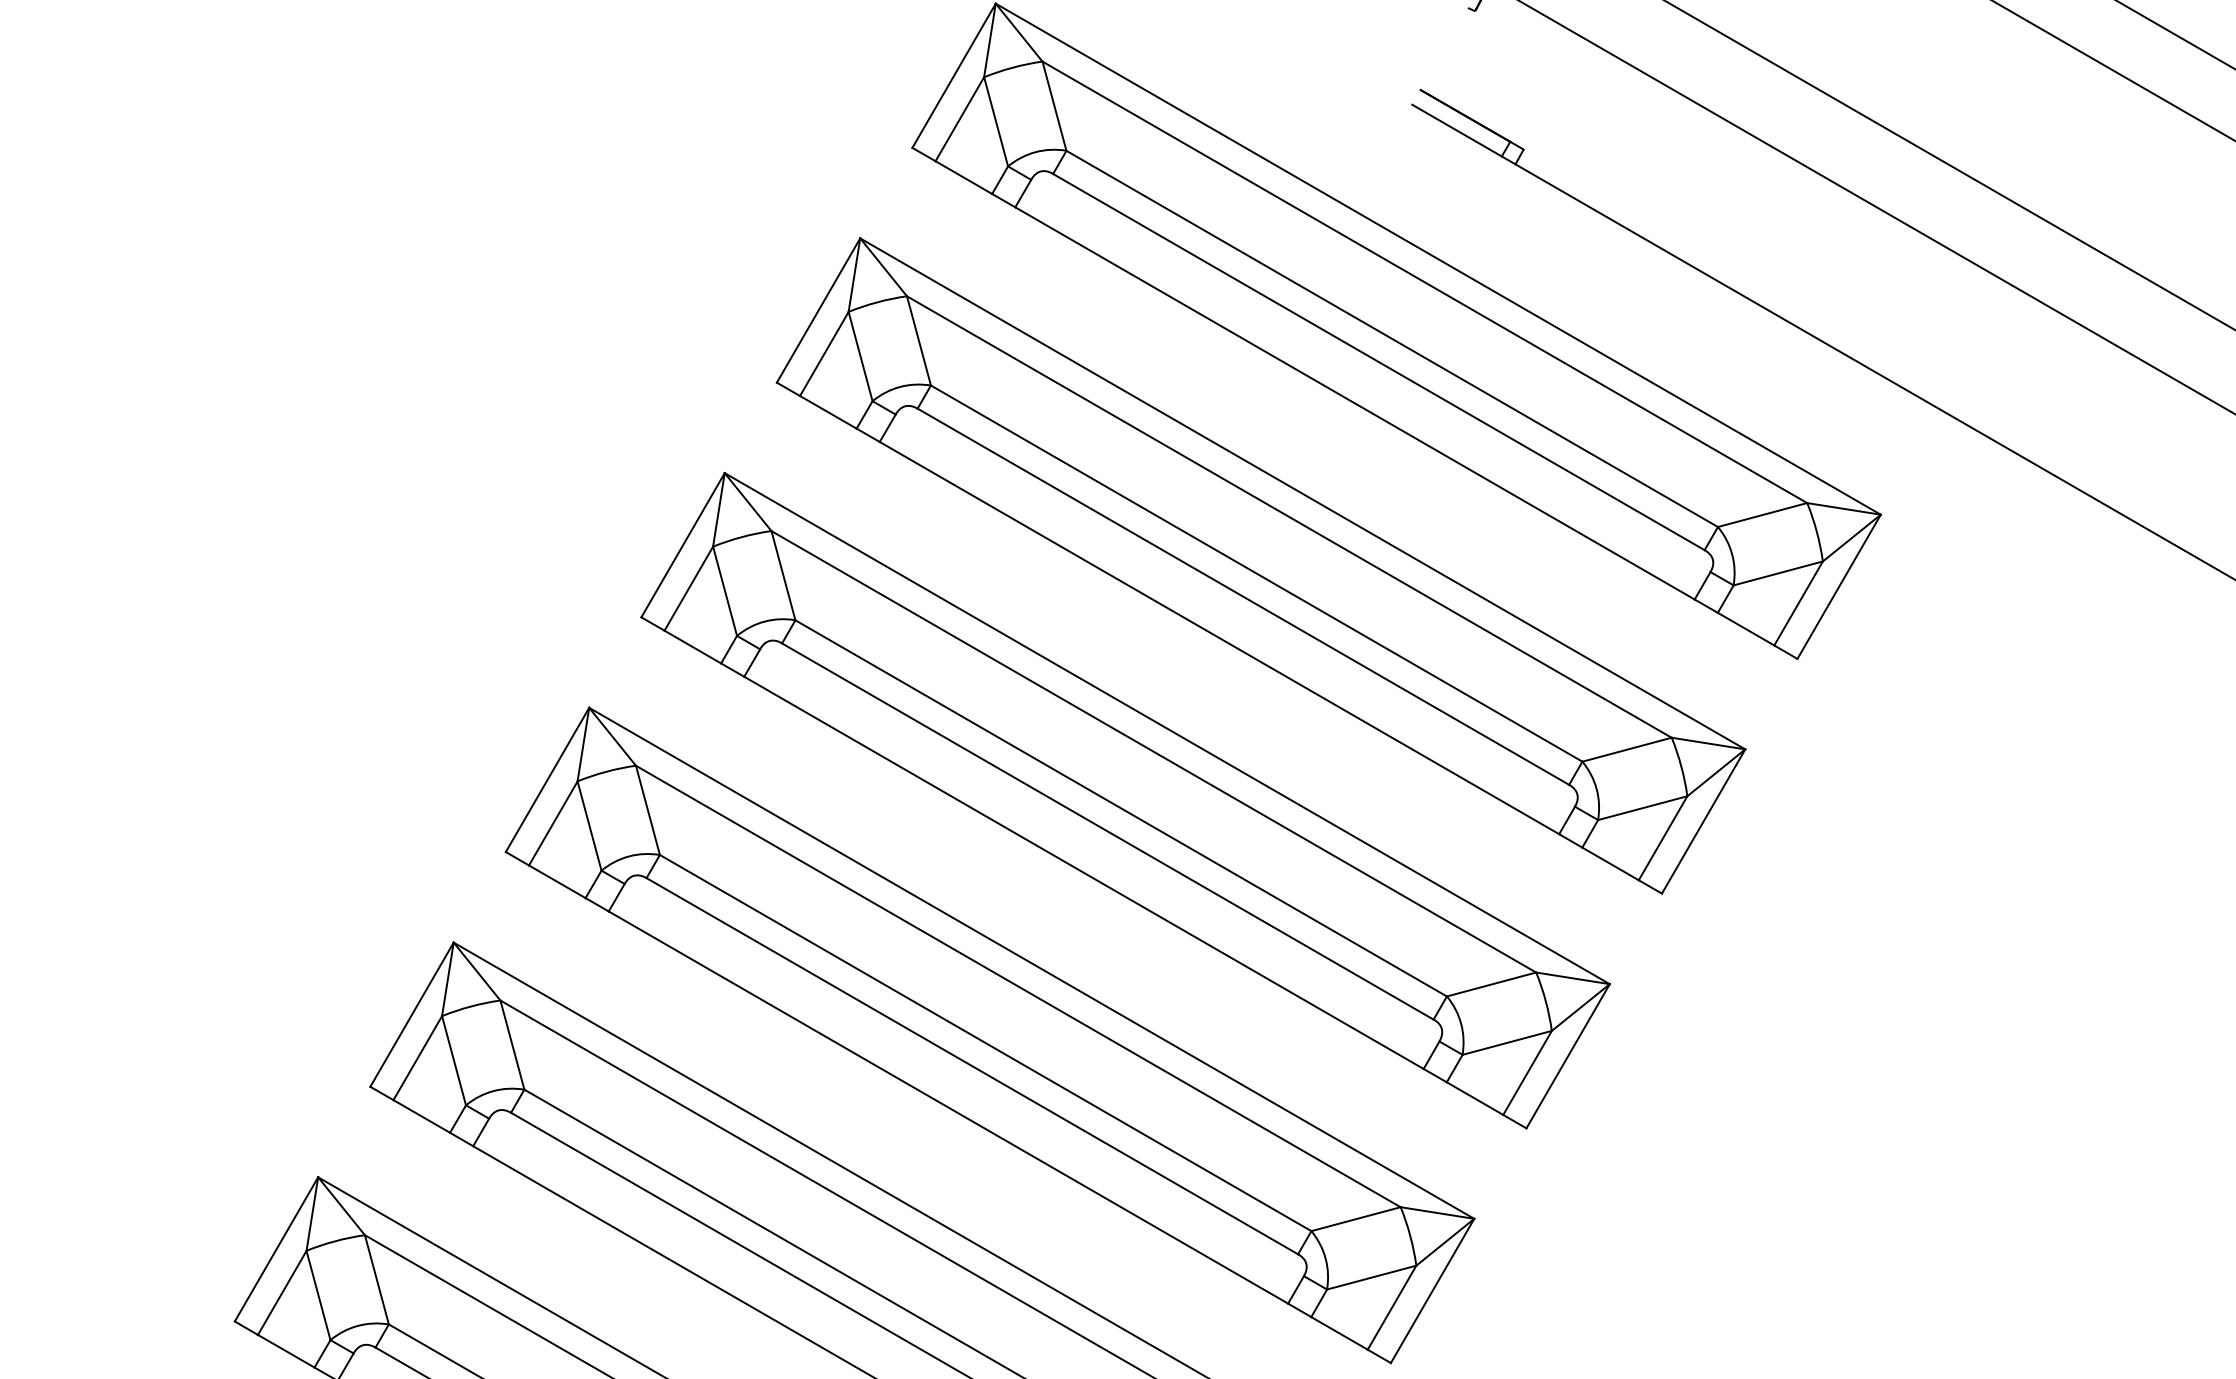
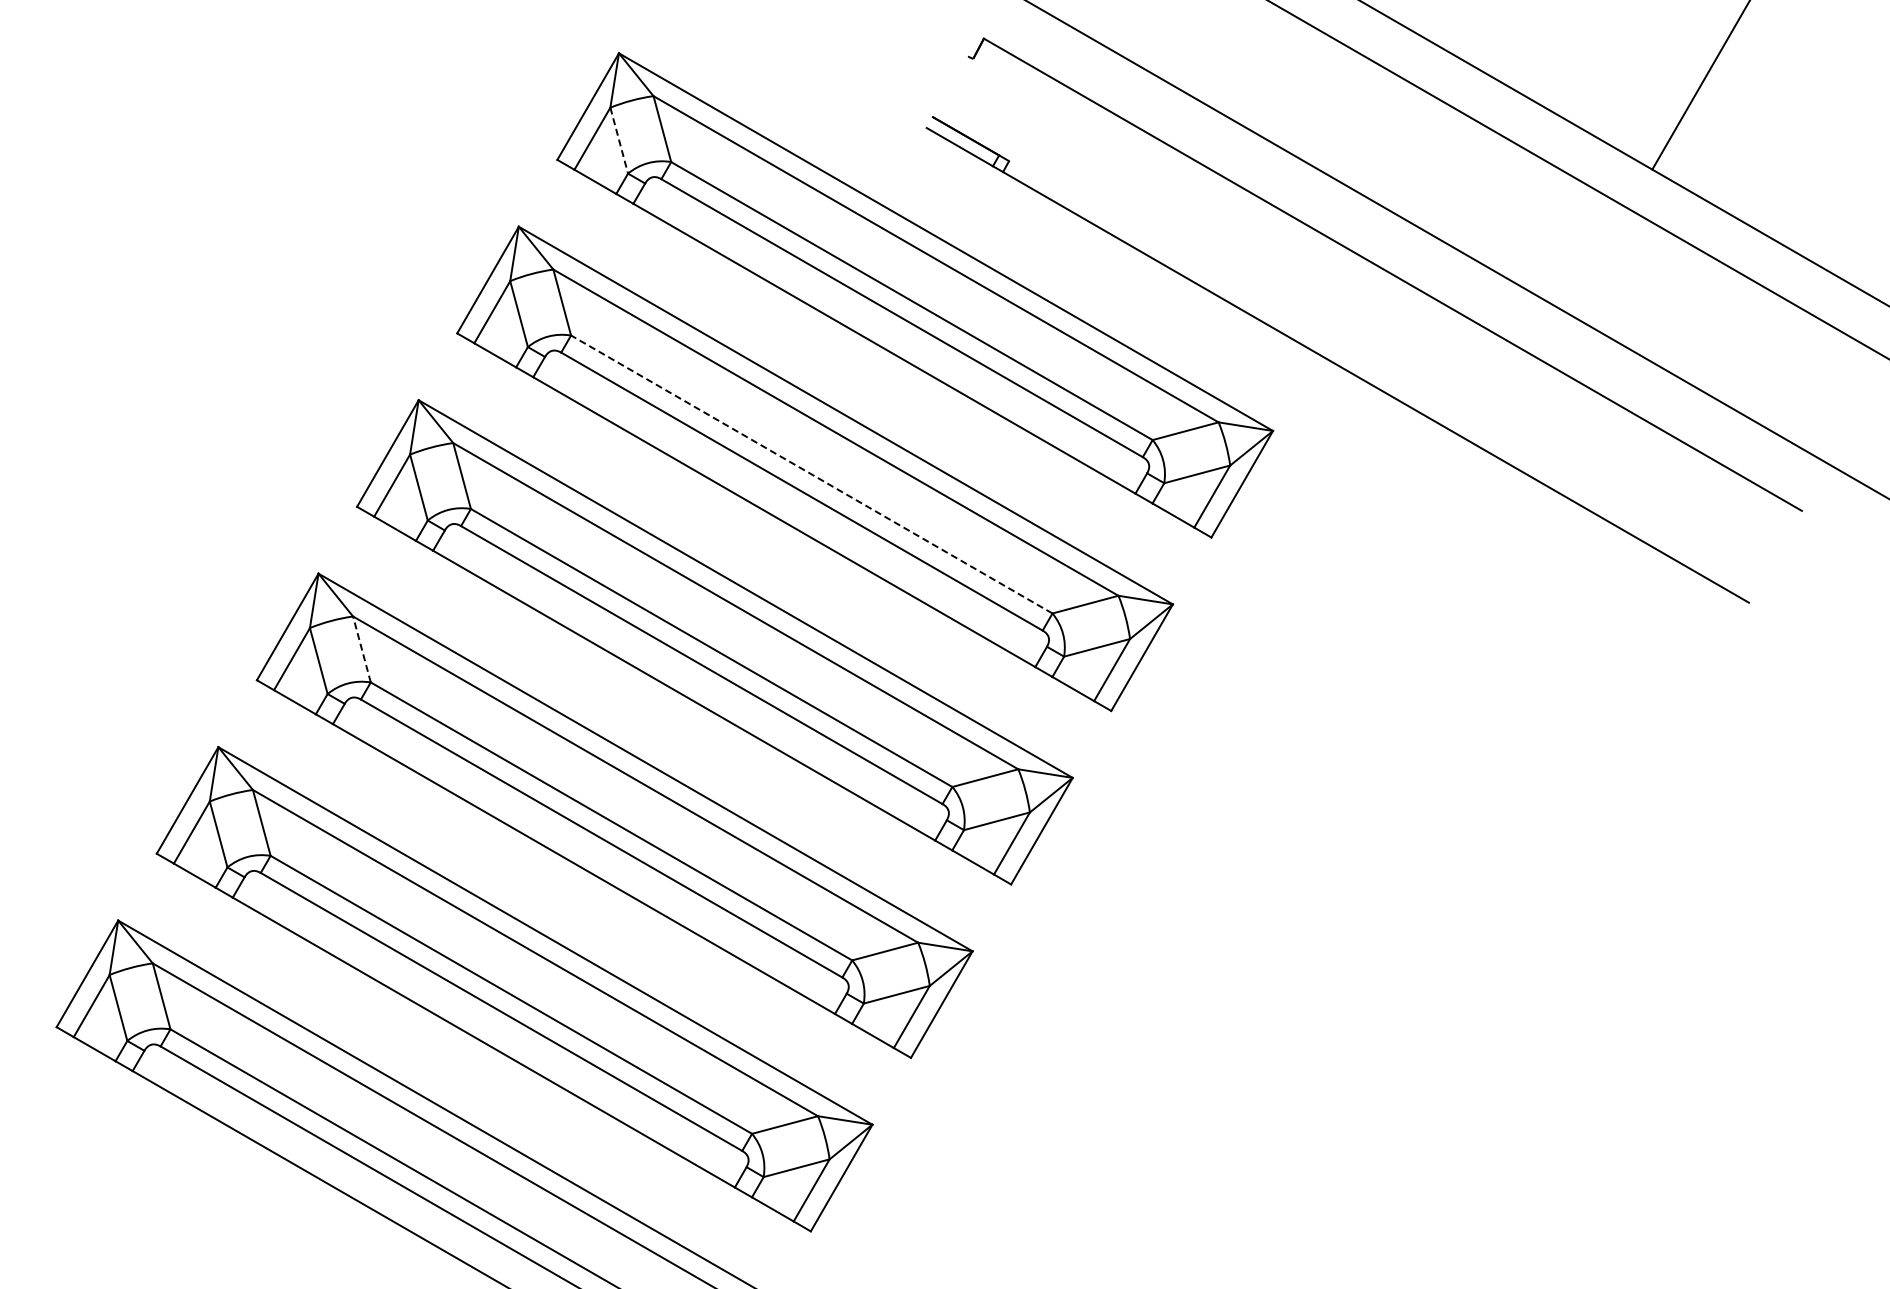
line: (996, 122) -> (619, 141), solid -> dashed
line: (1256, 573) -> (811, 474), solid -> dashed
line: (647, 809) -> (361, 648), solid -> dashed

